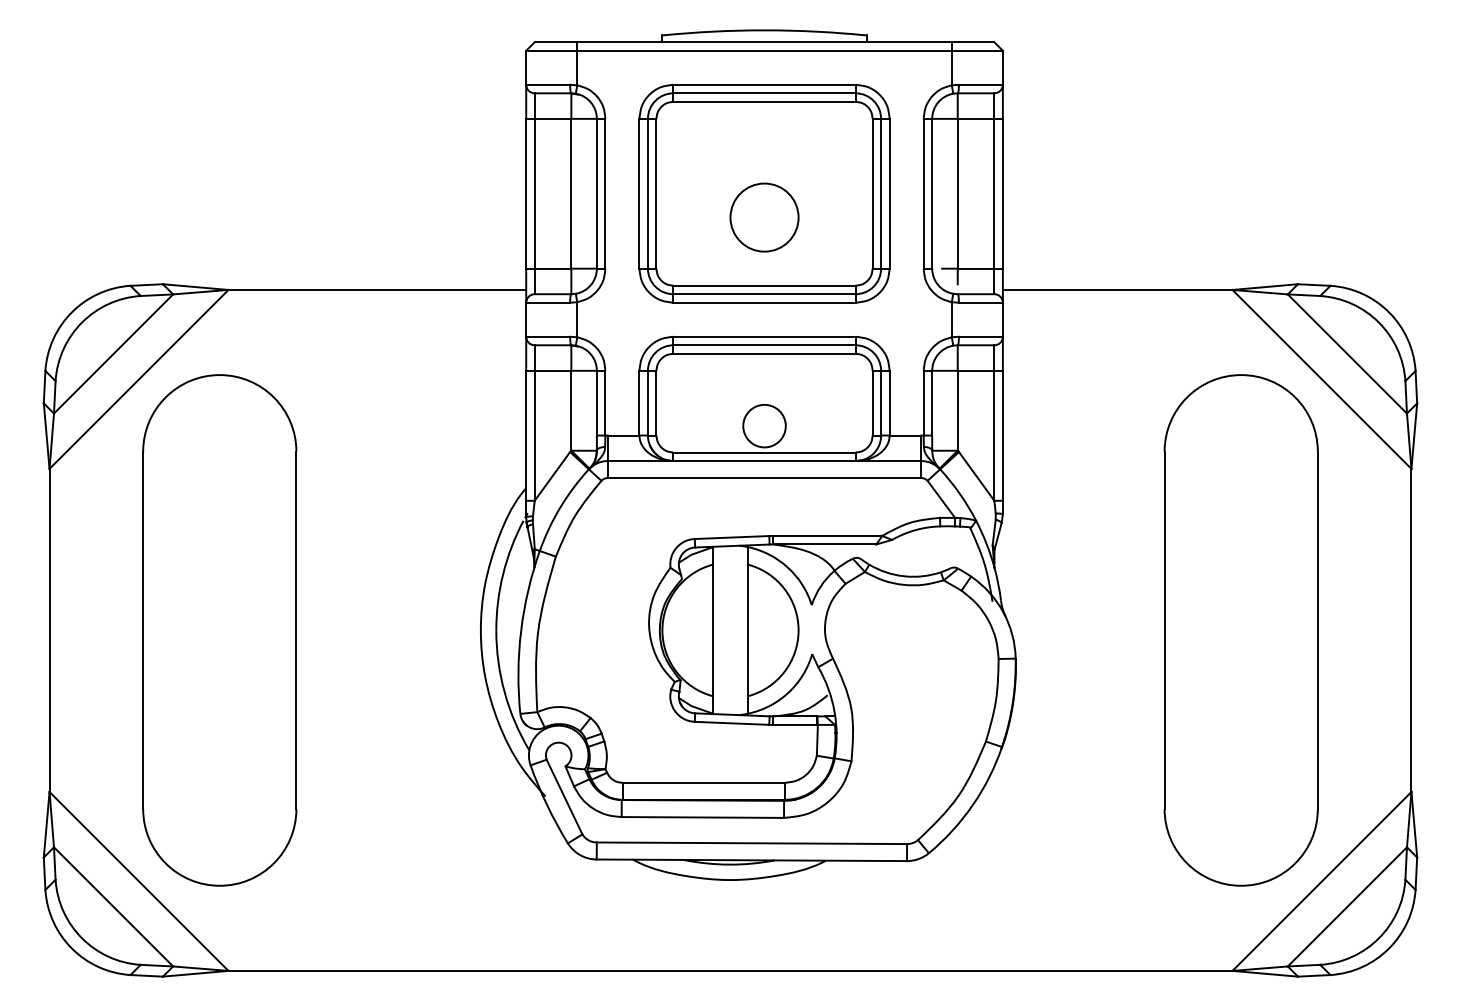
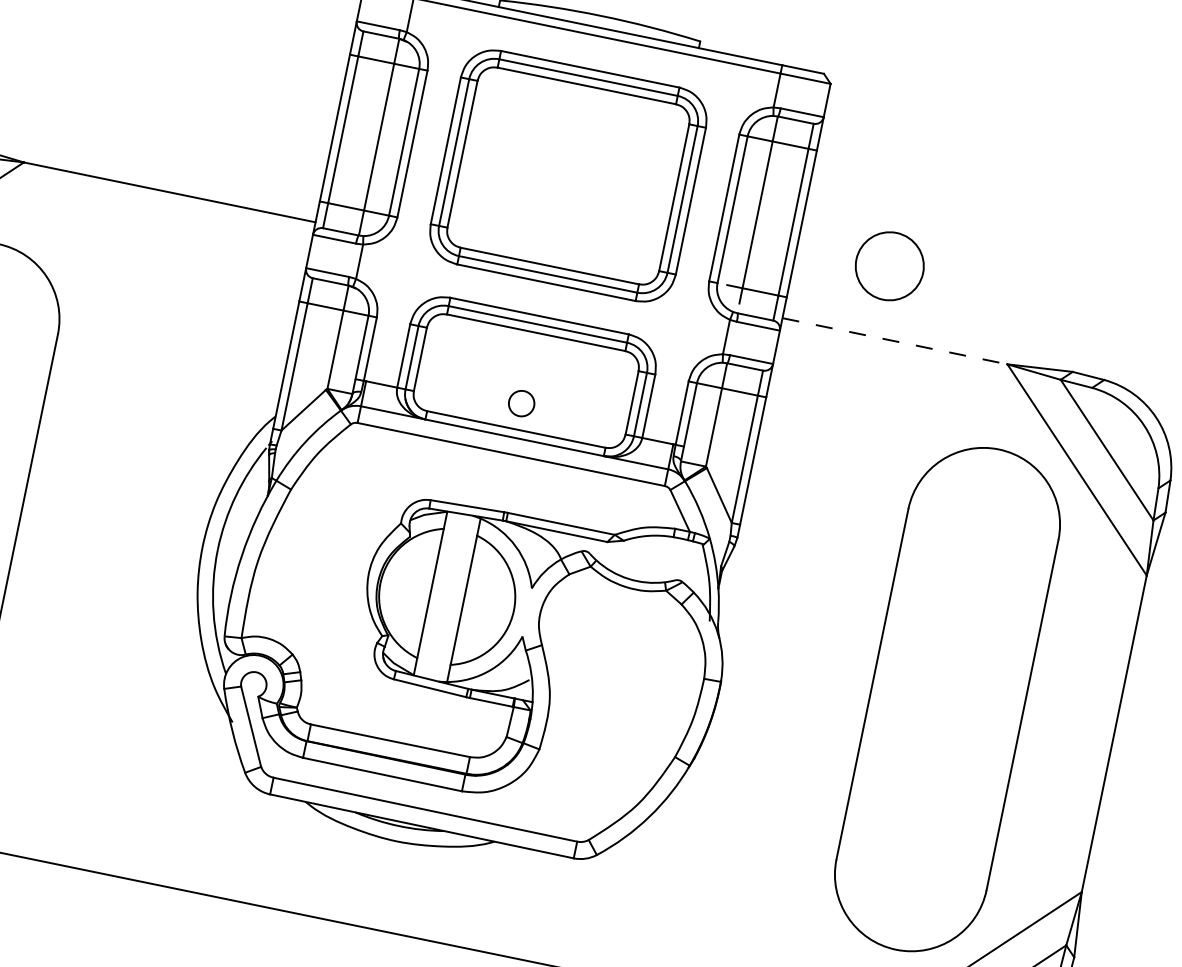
circle: (764, 217) -> (889, 266), moved
line: (1117, 289) -> (894, 340), solid -> dashed
circle: (764, 425) -> (521, 402), size x0.6

